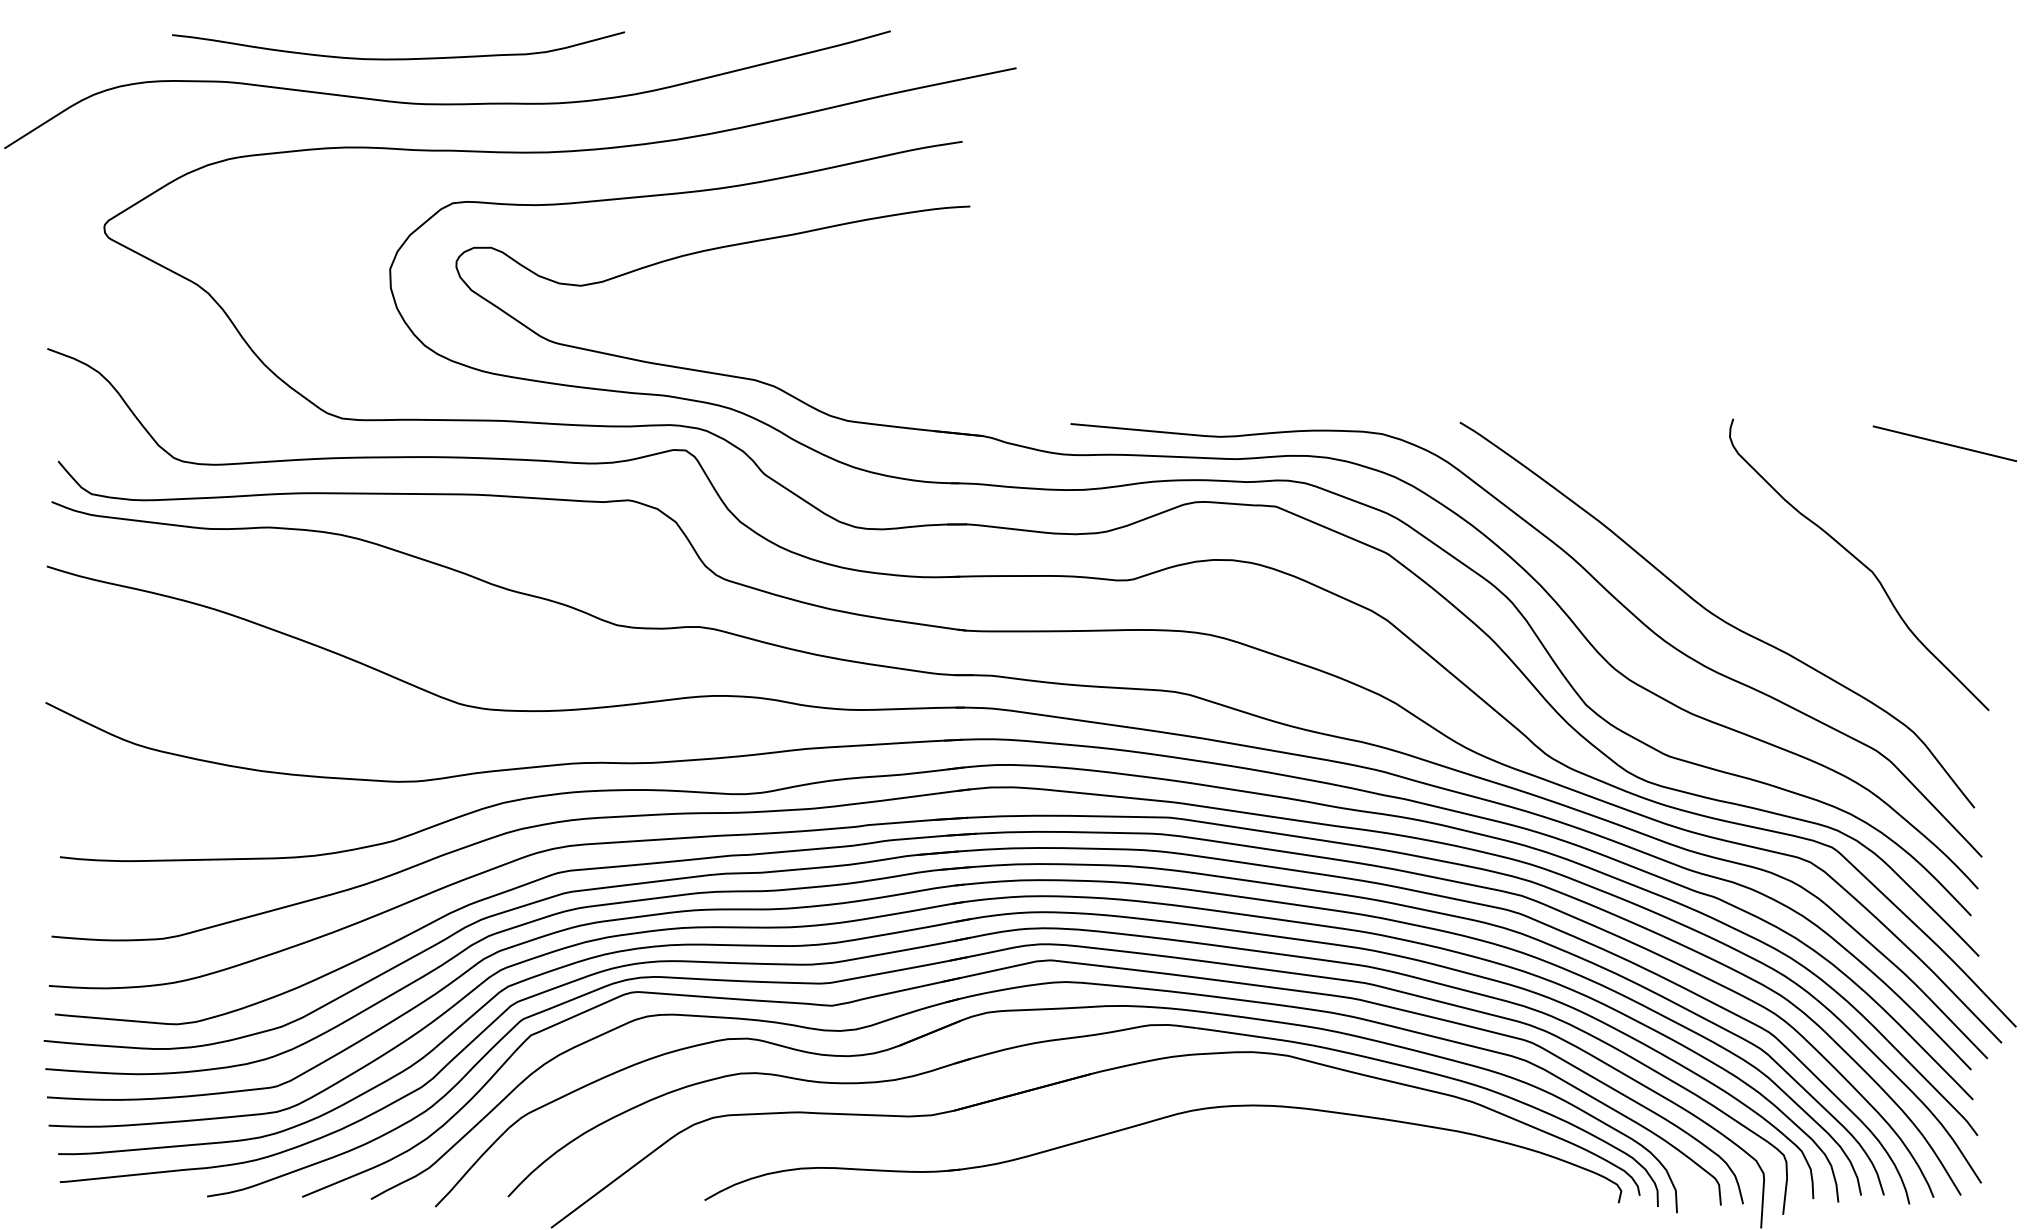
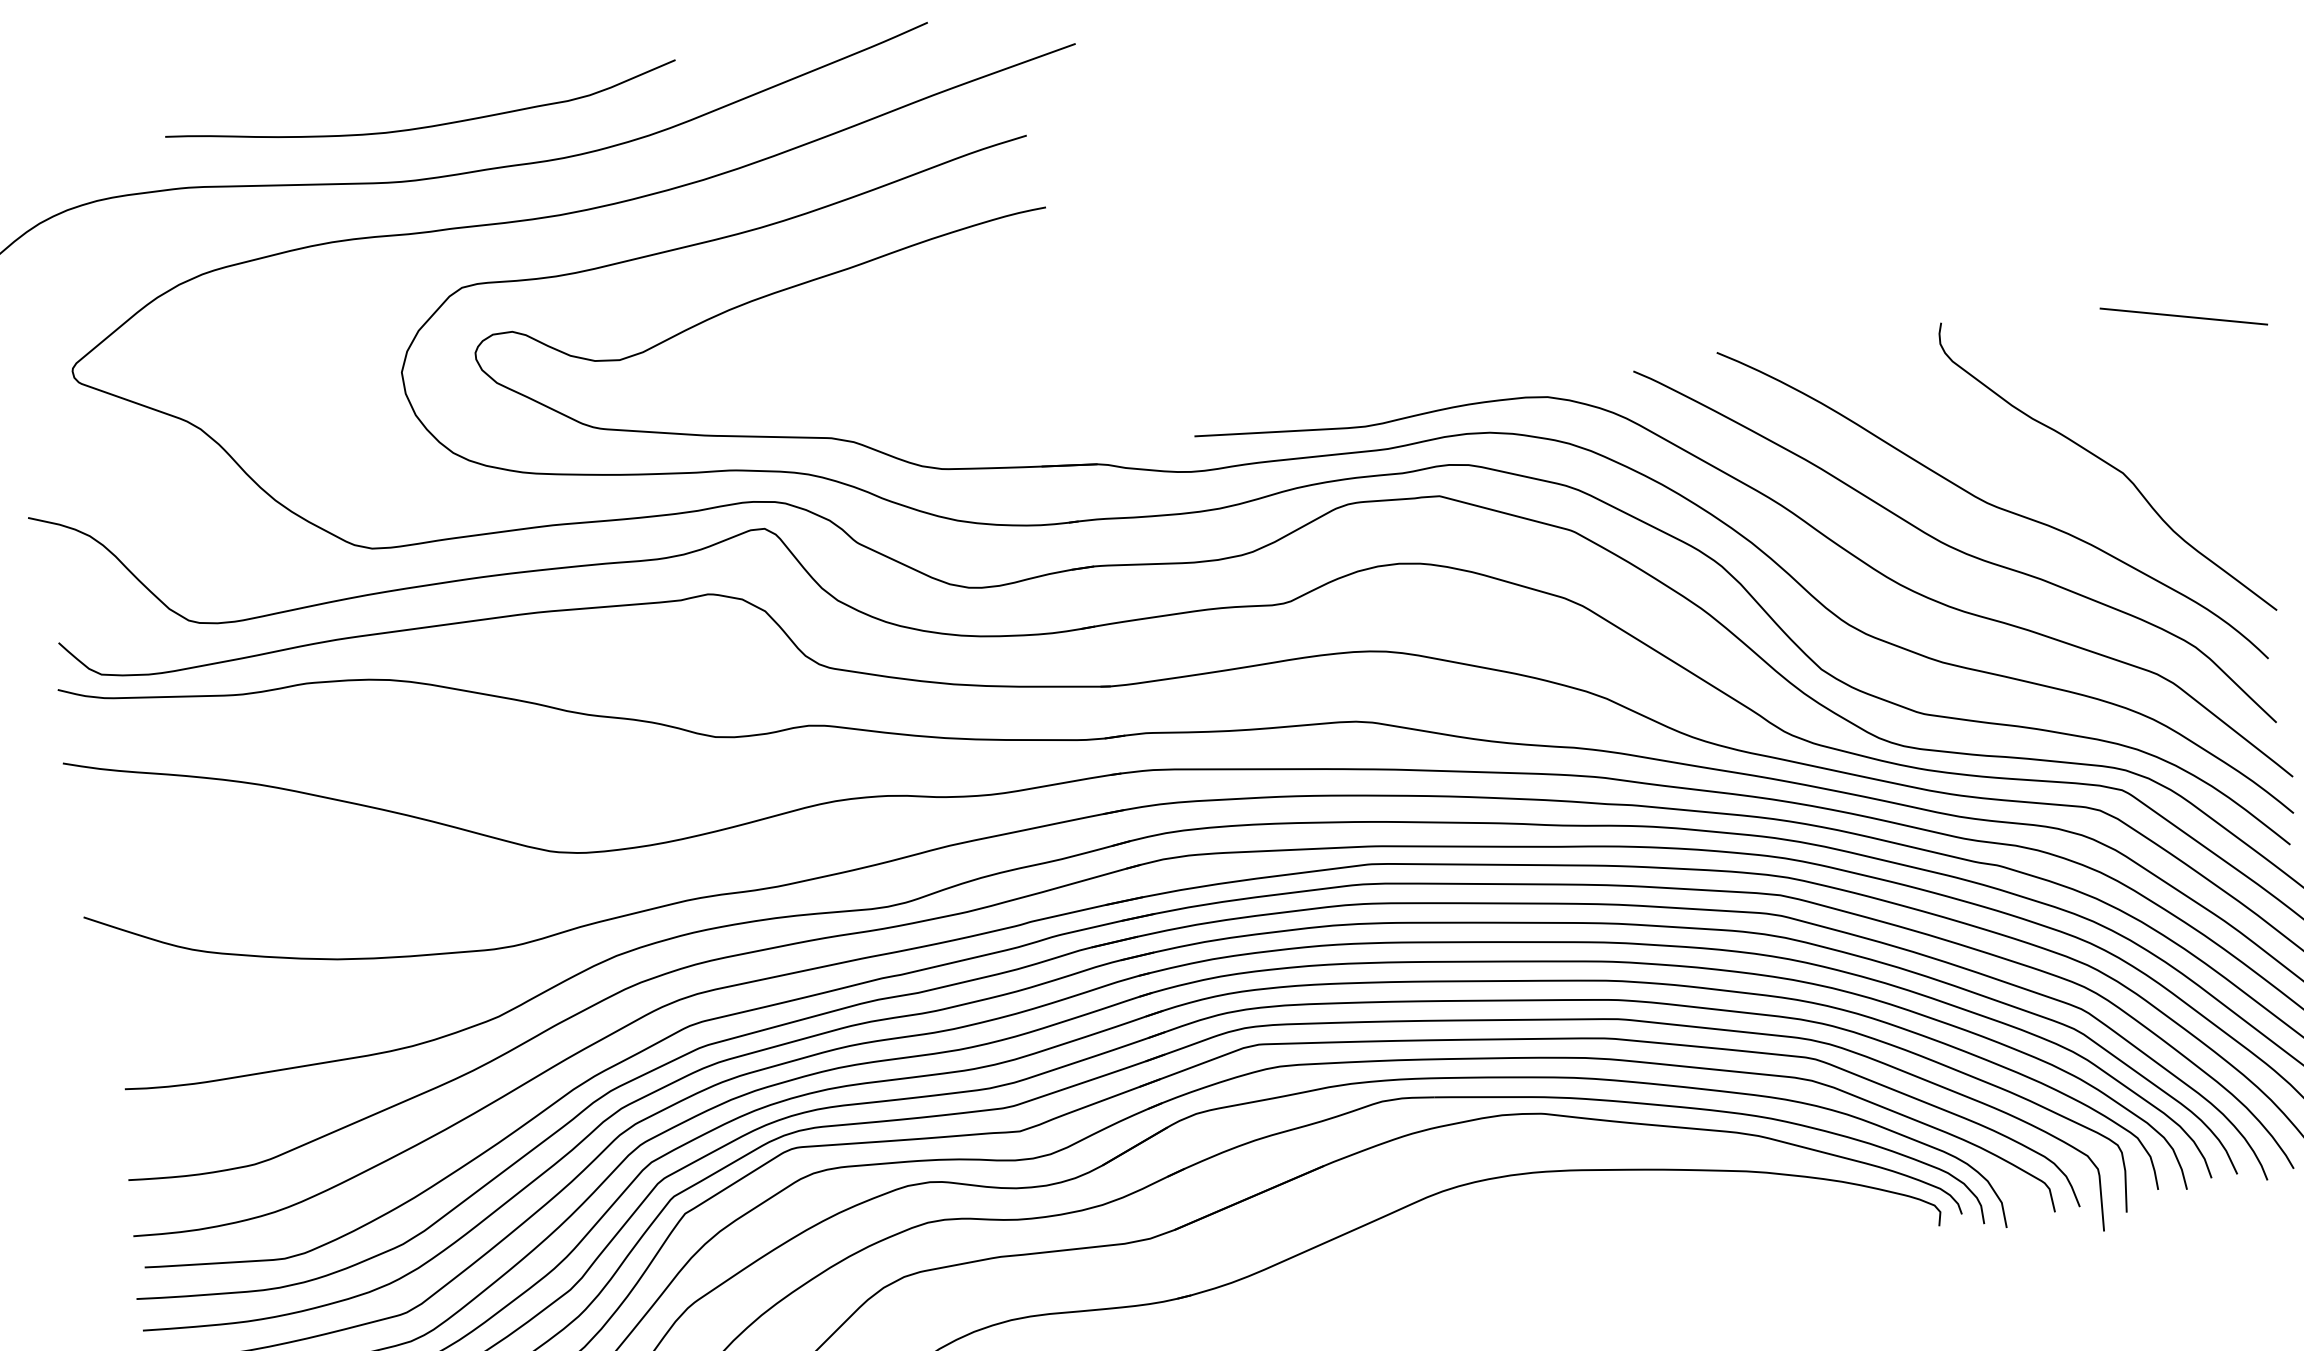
curve: (398, 58) -> (424, 126), moved
curve: (1754, 583) -> (1991, 505), added

